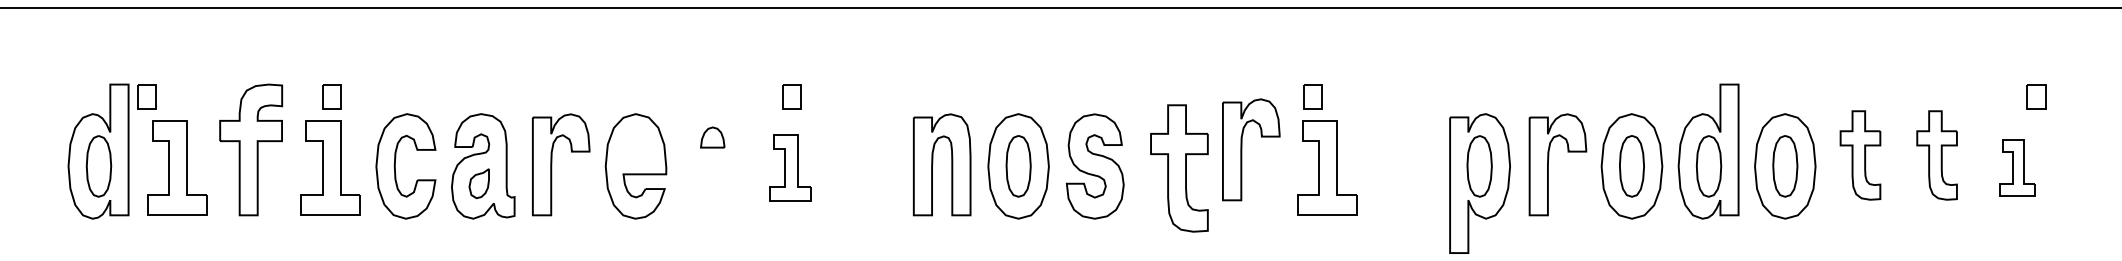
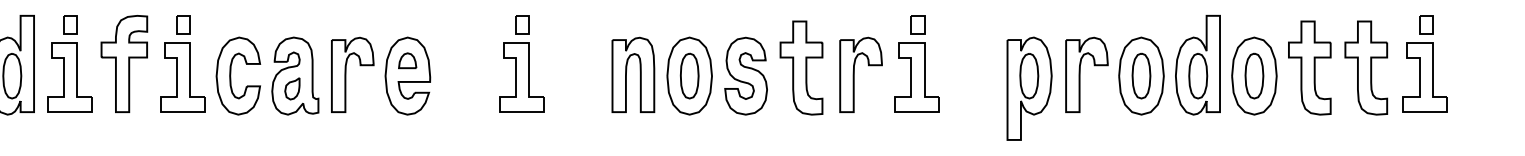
part: (146, 96) -> (70, 24), moved
part: (1312, 96) -> (917, 24), moved
part: (2036, 96) -> (1426, 24), moved
part: (712, 137) -> (407, 60), moved
part: (1242, 149) -> (854, 74), moved
part: (1860, 155) -> (1309, 68), size x1.43
part: (1936, 155) -> (1365, 68), size x1.43
part: (790, 167) -> (521, 76), size x1.43
part: (2017, 167) -> (1425, 76), size x1.67
part: (1179, 168) -> (801, 68), moved

